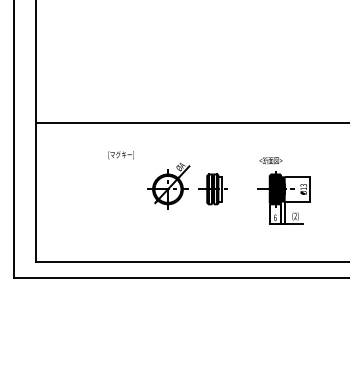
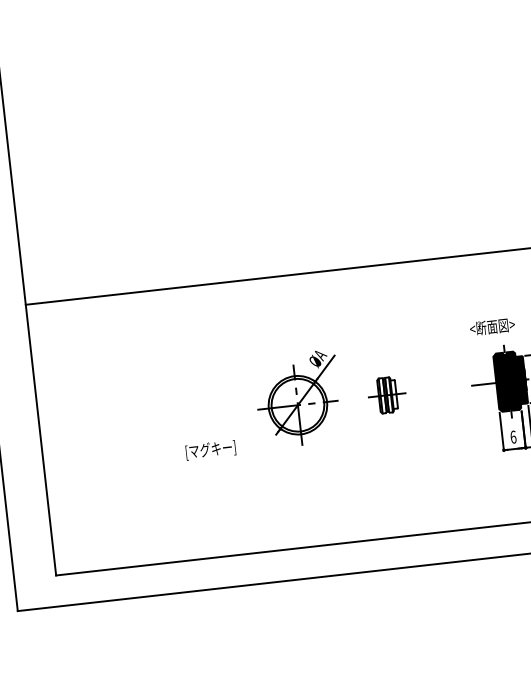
text: (120, 155) -> (209, 450), moved
part: (212, 189) -> (384, 395), size x0.6

